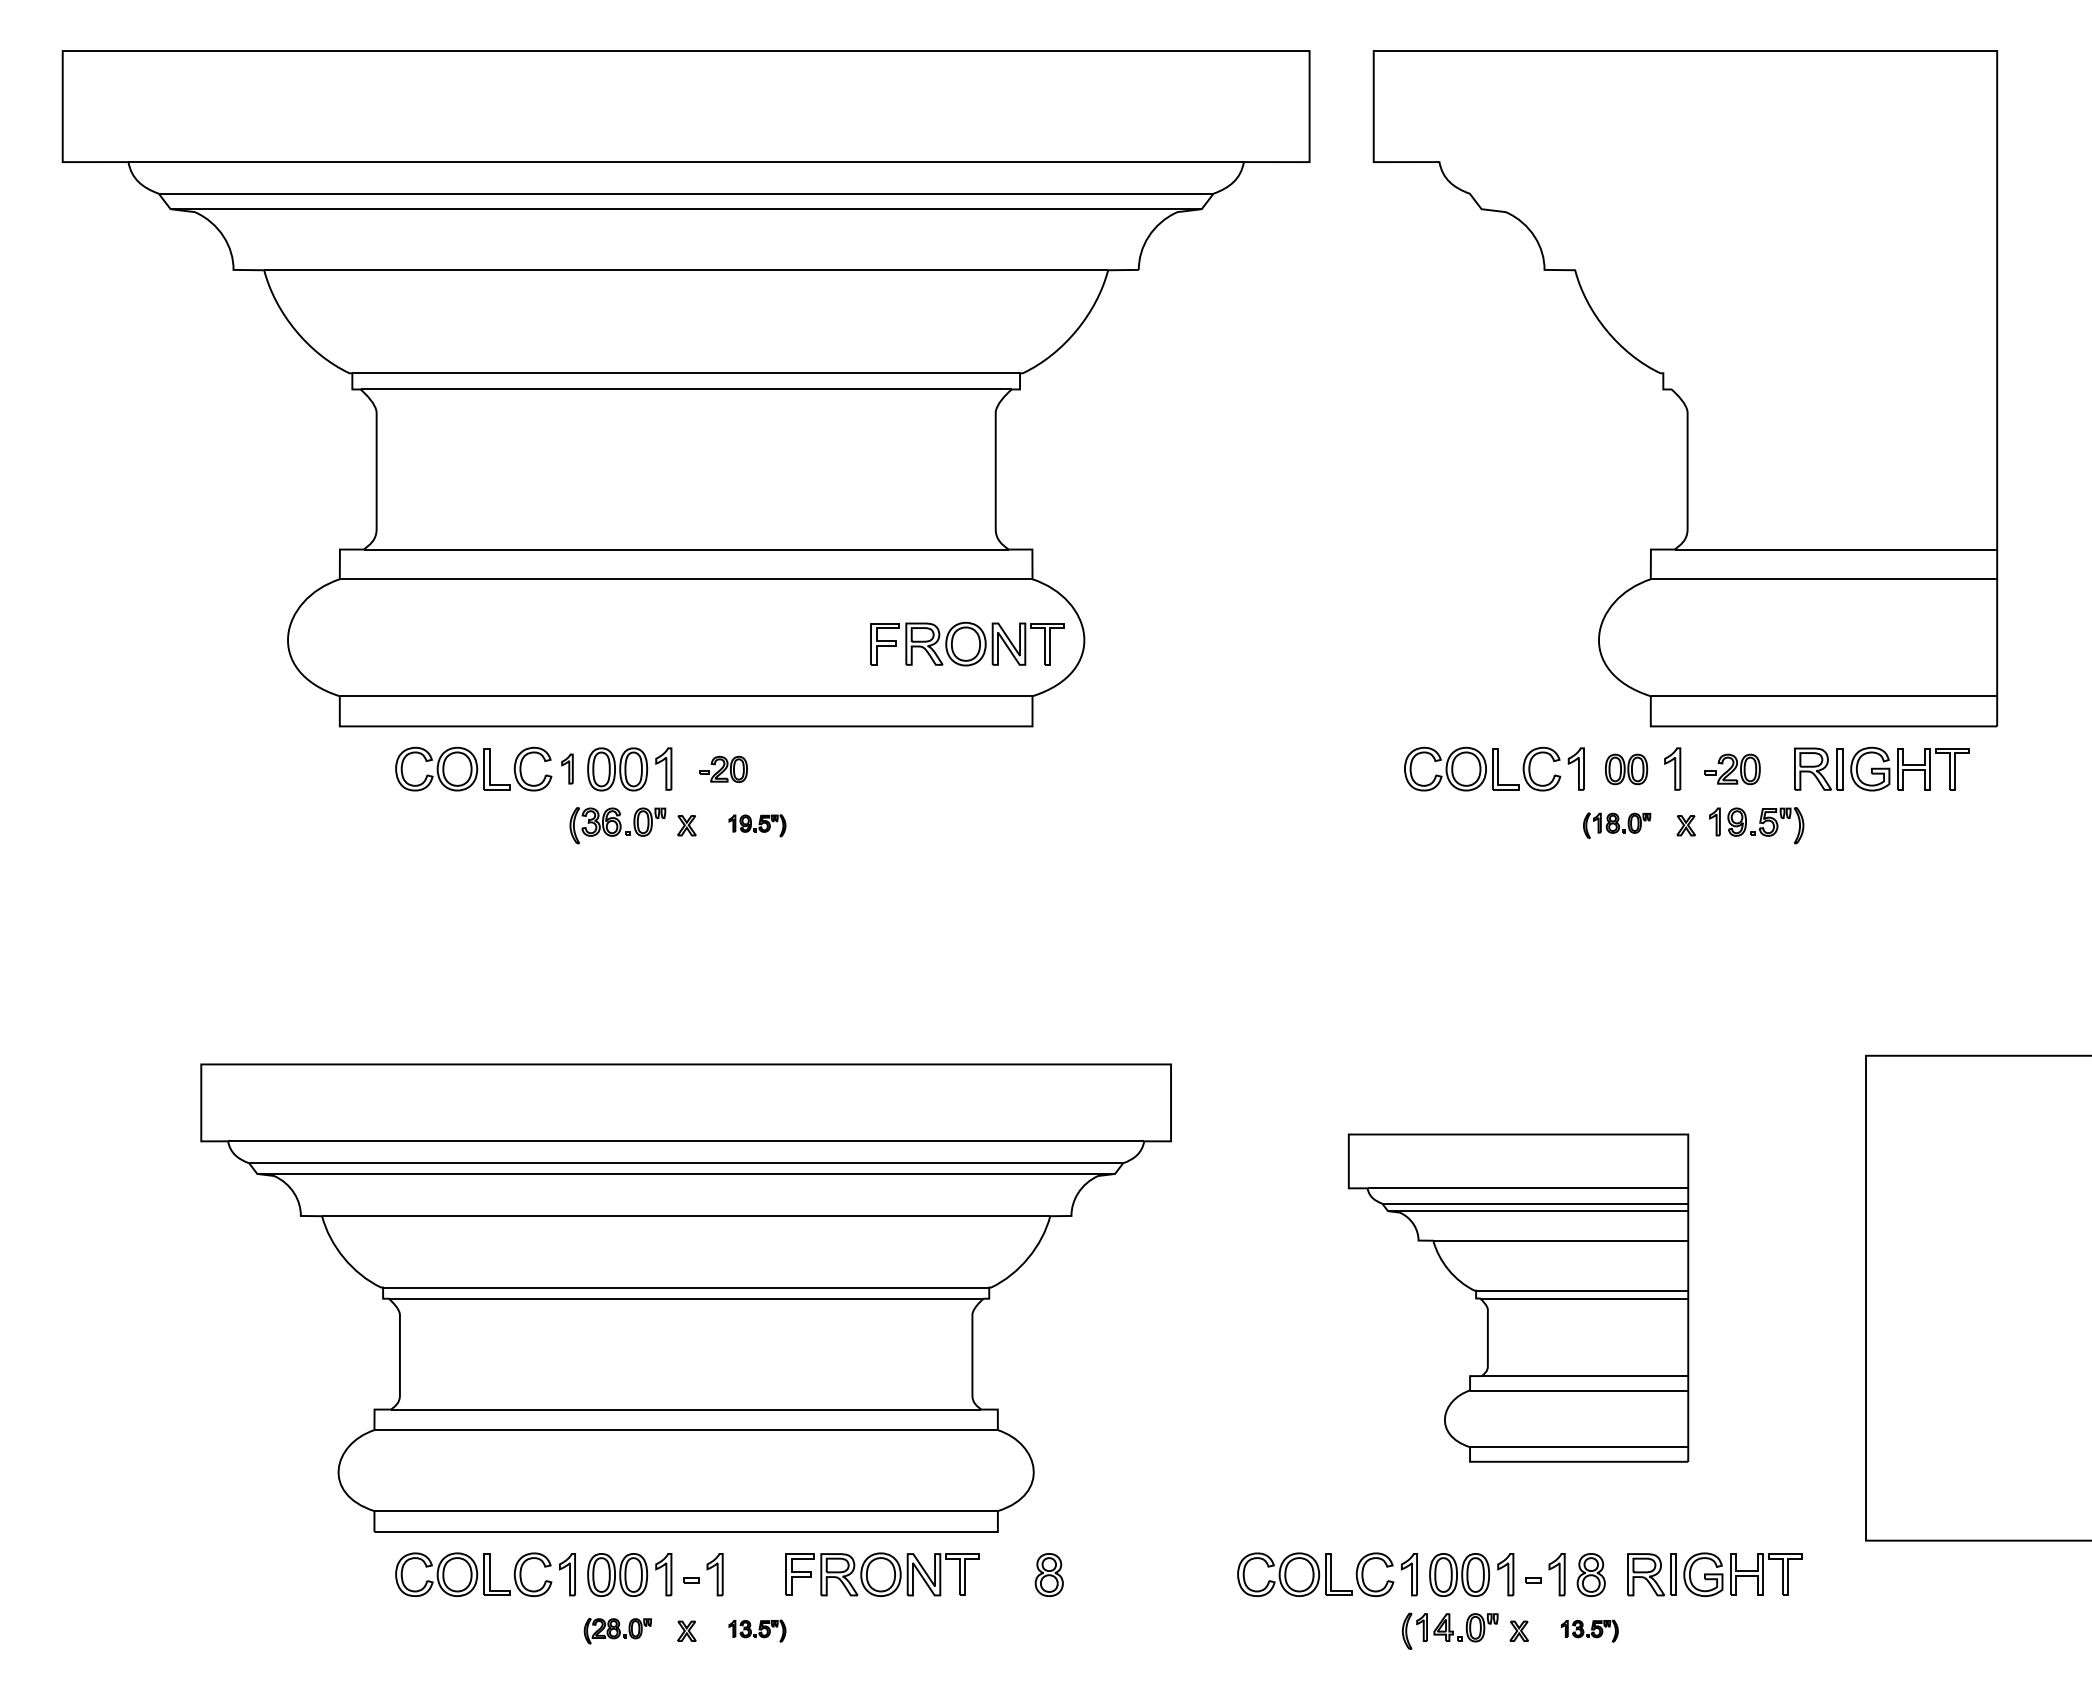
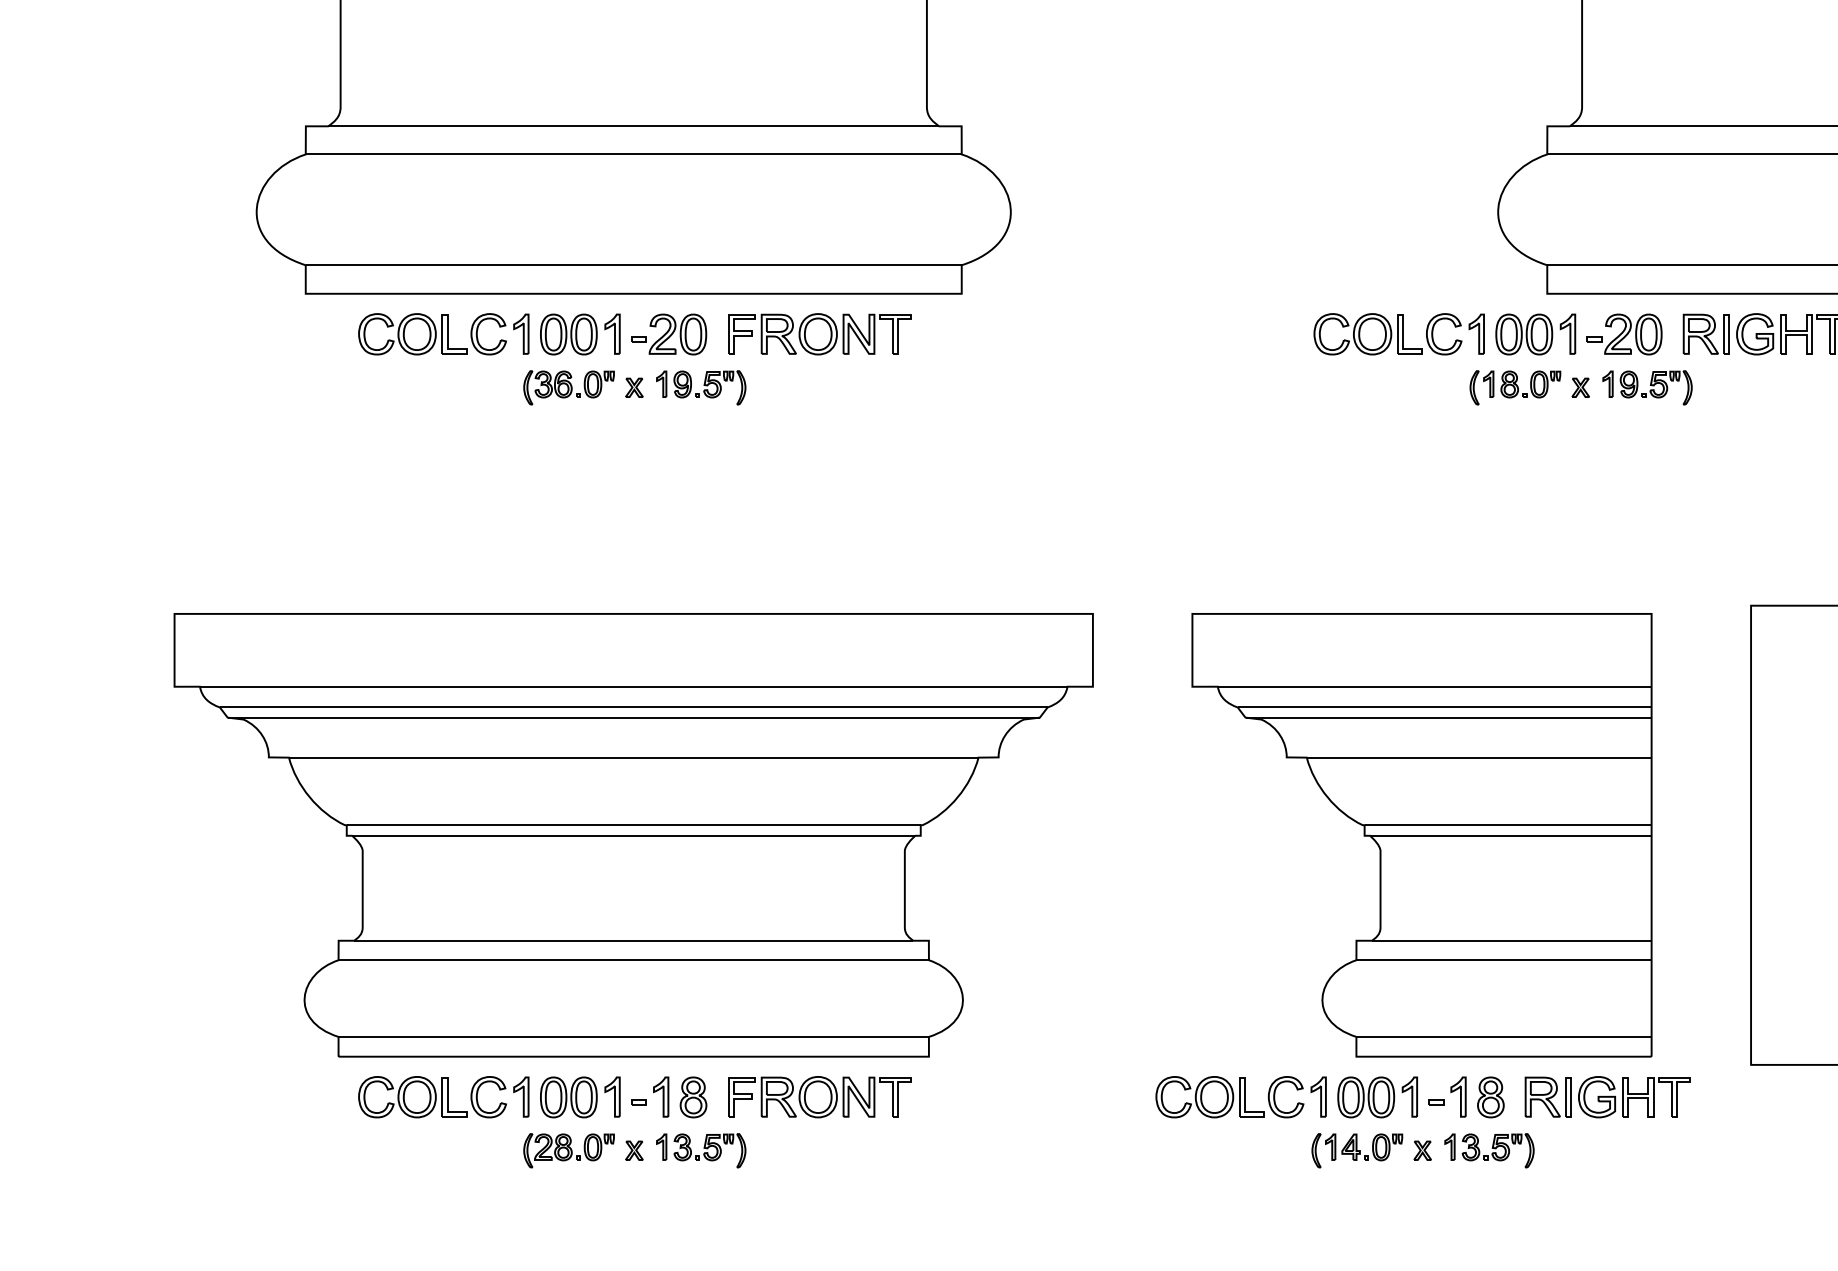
part: (967, 643) -> (819, 333), moved
part: (567, 768) -> (521, 333), size x1.43
part: (723, 769) -> (669, 334), size x1.67
part: (1626, 769) -> (1524, 334), size x1.43
part: (1732, 769) -> (1624, 334), size x1.43
part: (757, 825) -> (701, 387), size x1.67
part: (1616, 825) -> (1514, 387), size x1.43
part: (1518, 1297) -> (1421, 834), size x1.43
part: (1048, 1574) -> (692, 1096), moved
part: (617, 1630) -> (568, 1149), size x1.43
part: (757, 1630) -> (701, 1149), size x1.67
part: (1589, 1630) -> (1489, 1149), size x1.67

